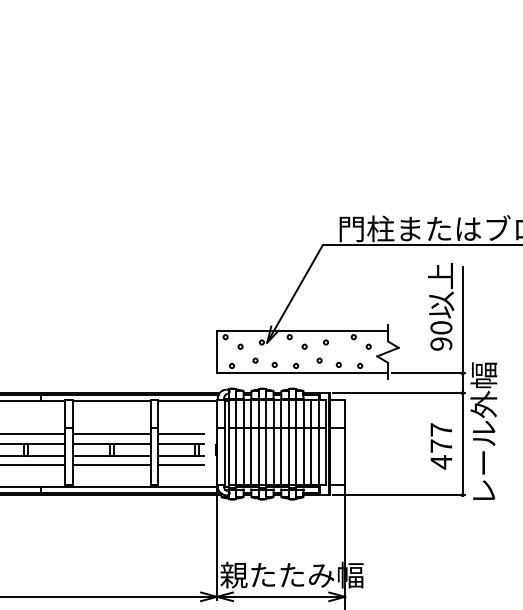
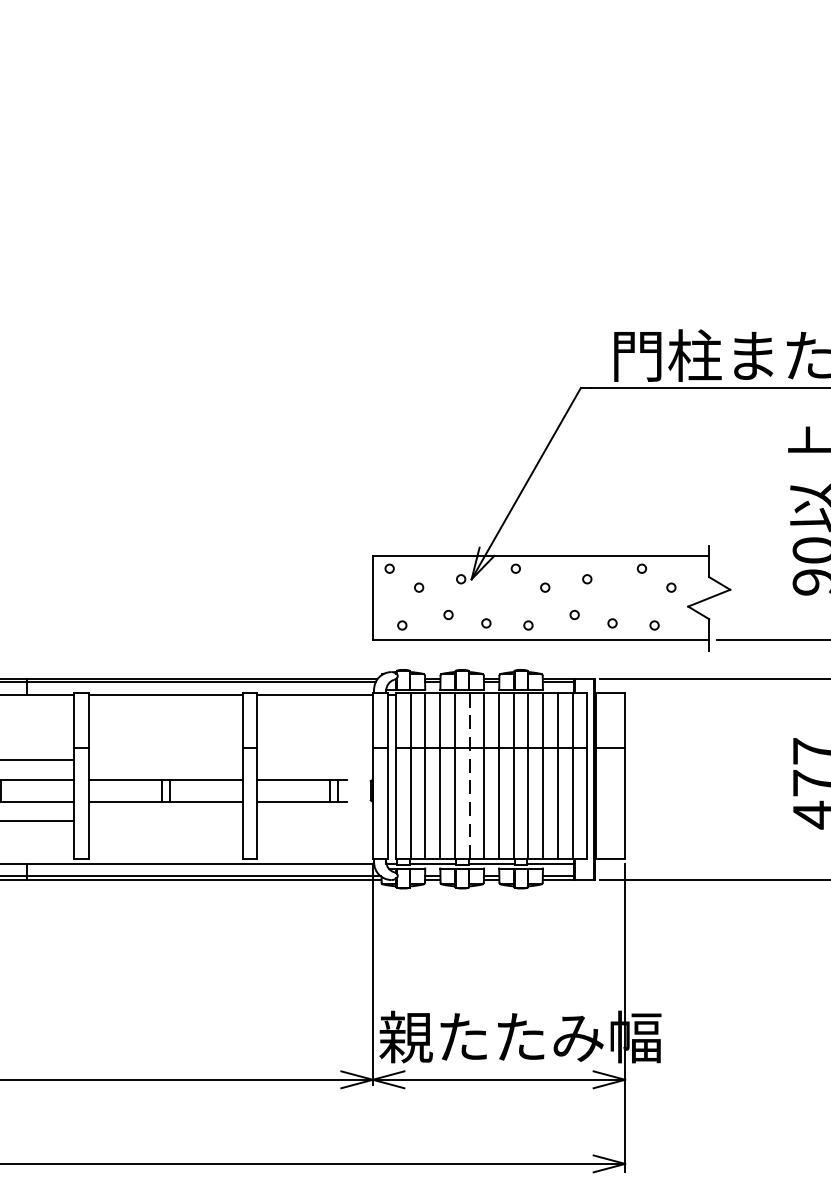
line: (111, 434) -> (165, 760), removed
line: (180, 434) -> (300, 760), removed
line: (266, 442) -> (470, 776), solid -> dashed
line: (111, 465) -> (165, 821), removed
line: (180, 465) -> (300, 821), removed

